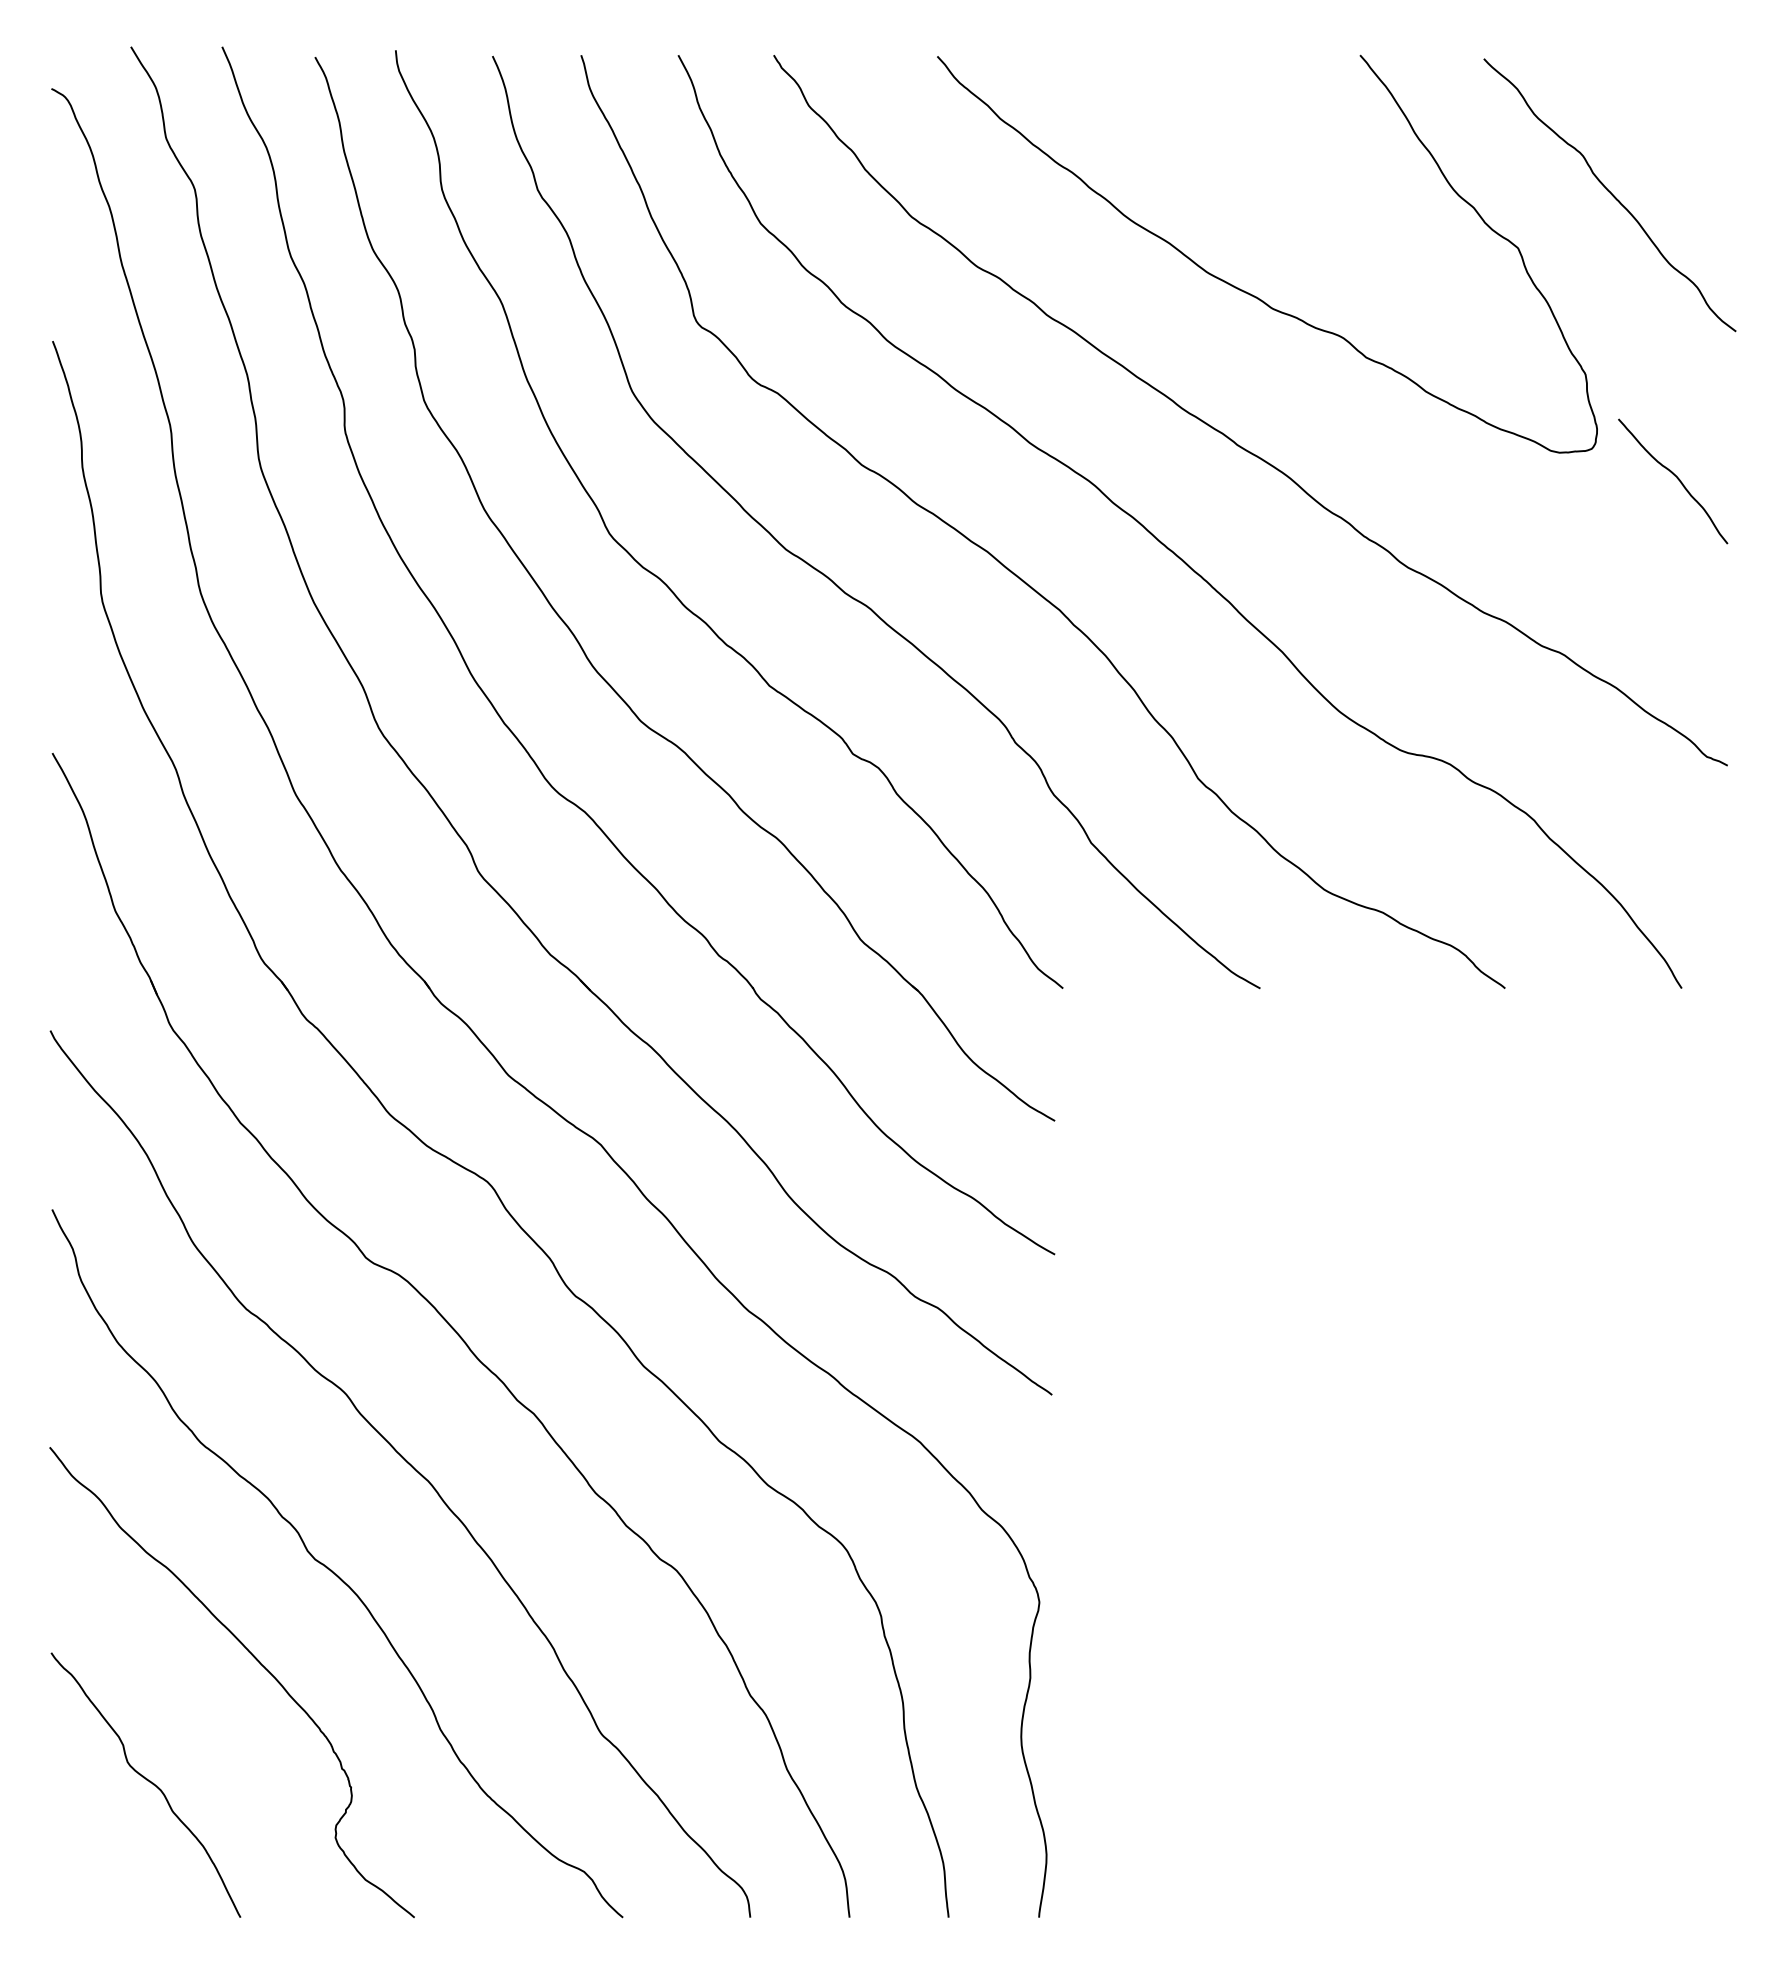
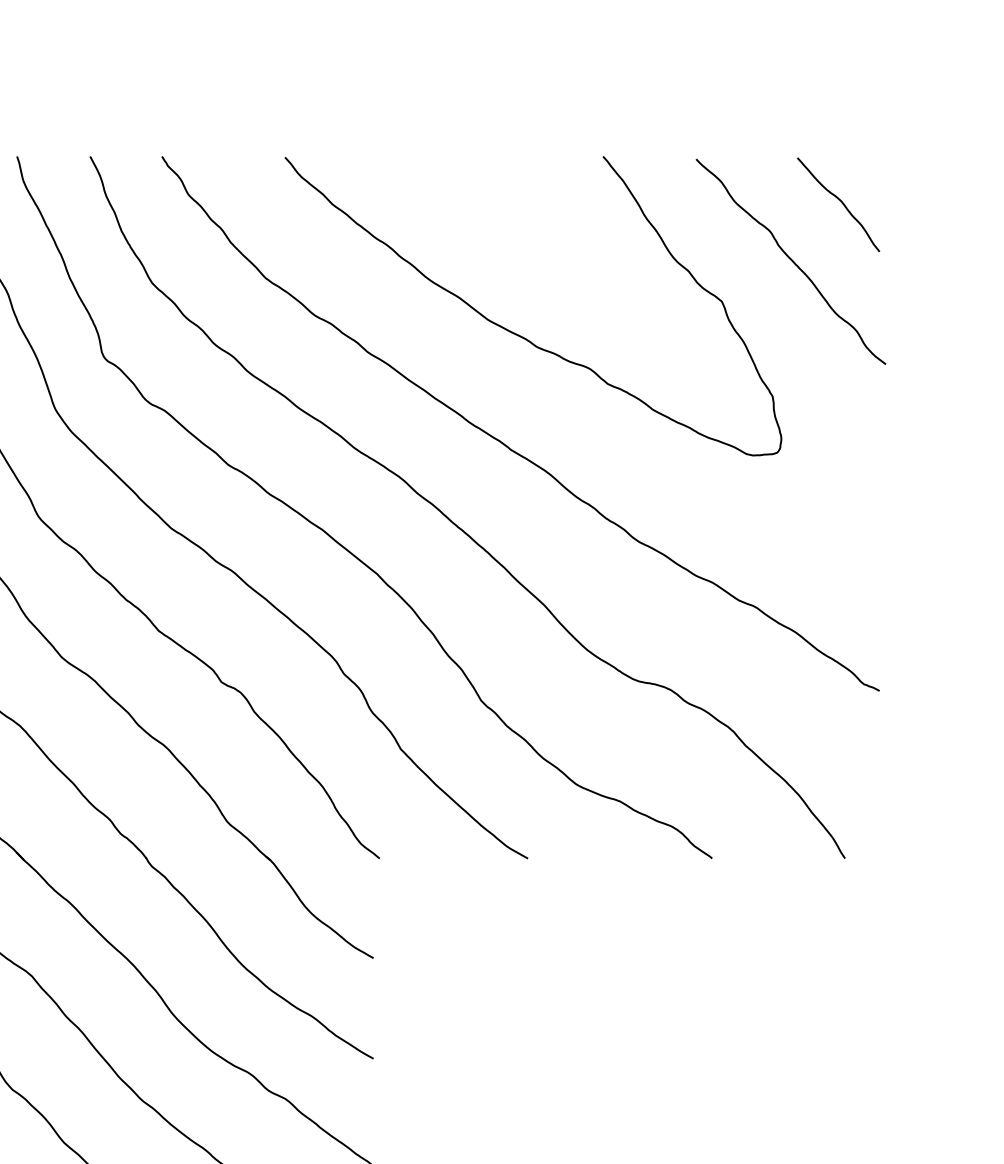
curve: (1676, 478) -> (841, 202), moved

